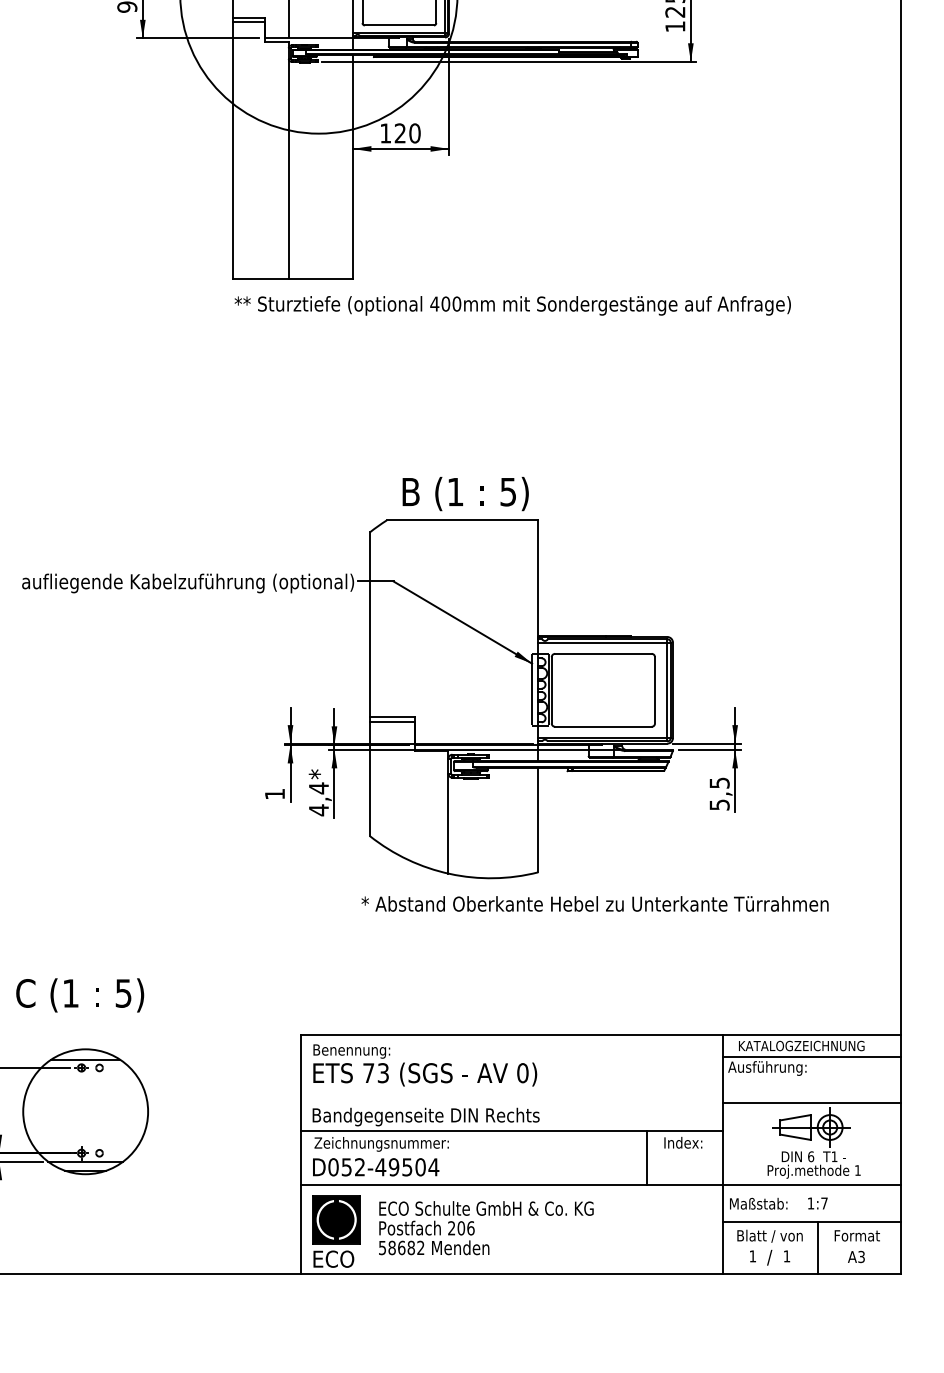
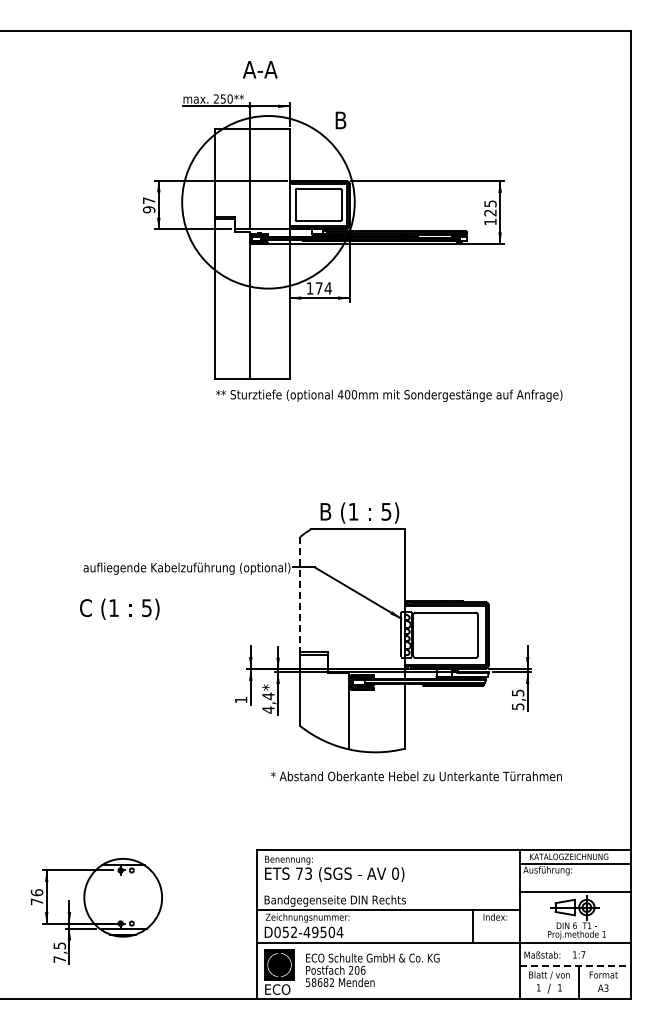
text: (407, 133) -> (323, 288), 120 -> 174
line: (370, 624) -> (300, 594), solid -> dashed
text: (595, 904) -> (416, 776), moved
text: (79, 994) -> (119, 608), moved
line: (813, 1222) -> (576, 966), solid -> dashed

